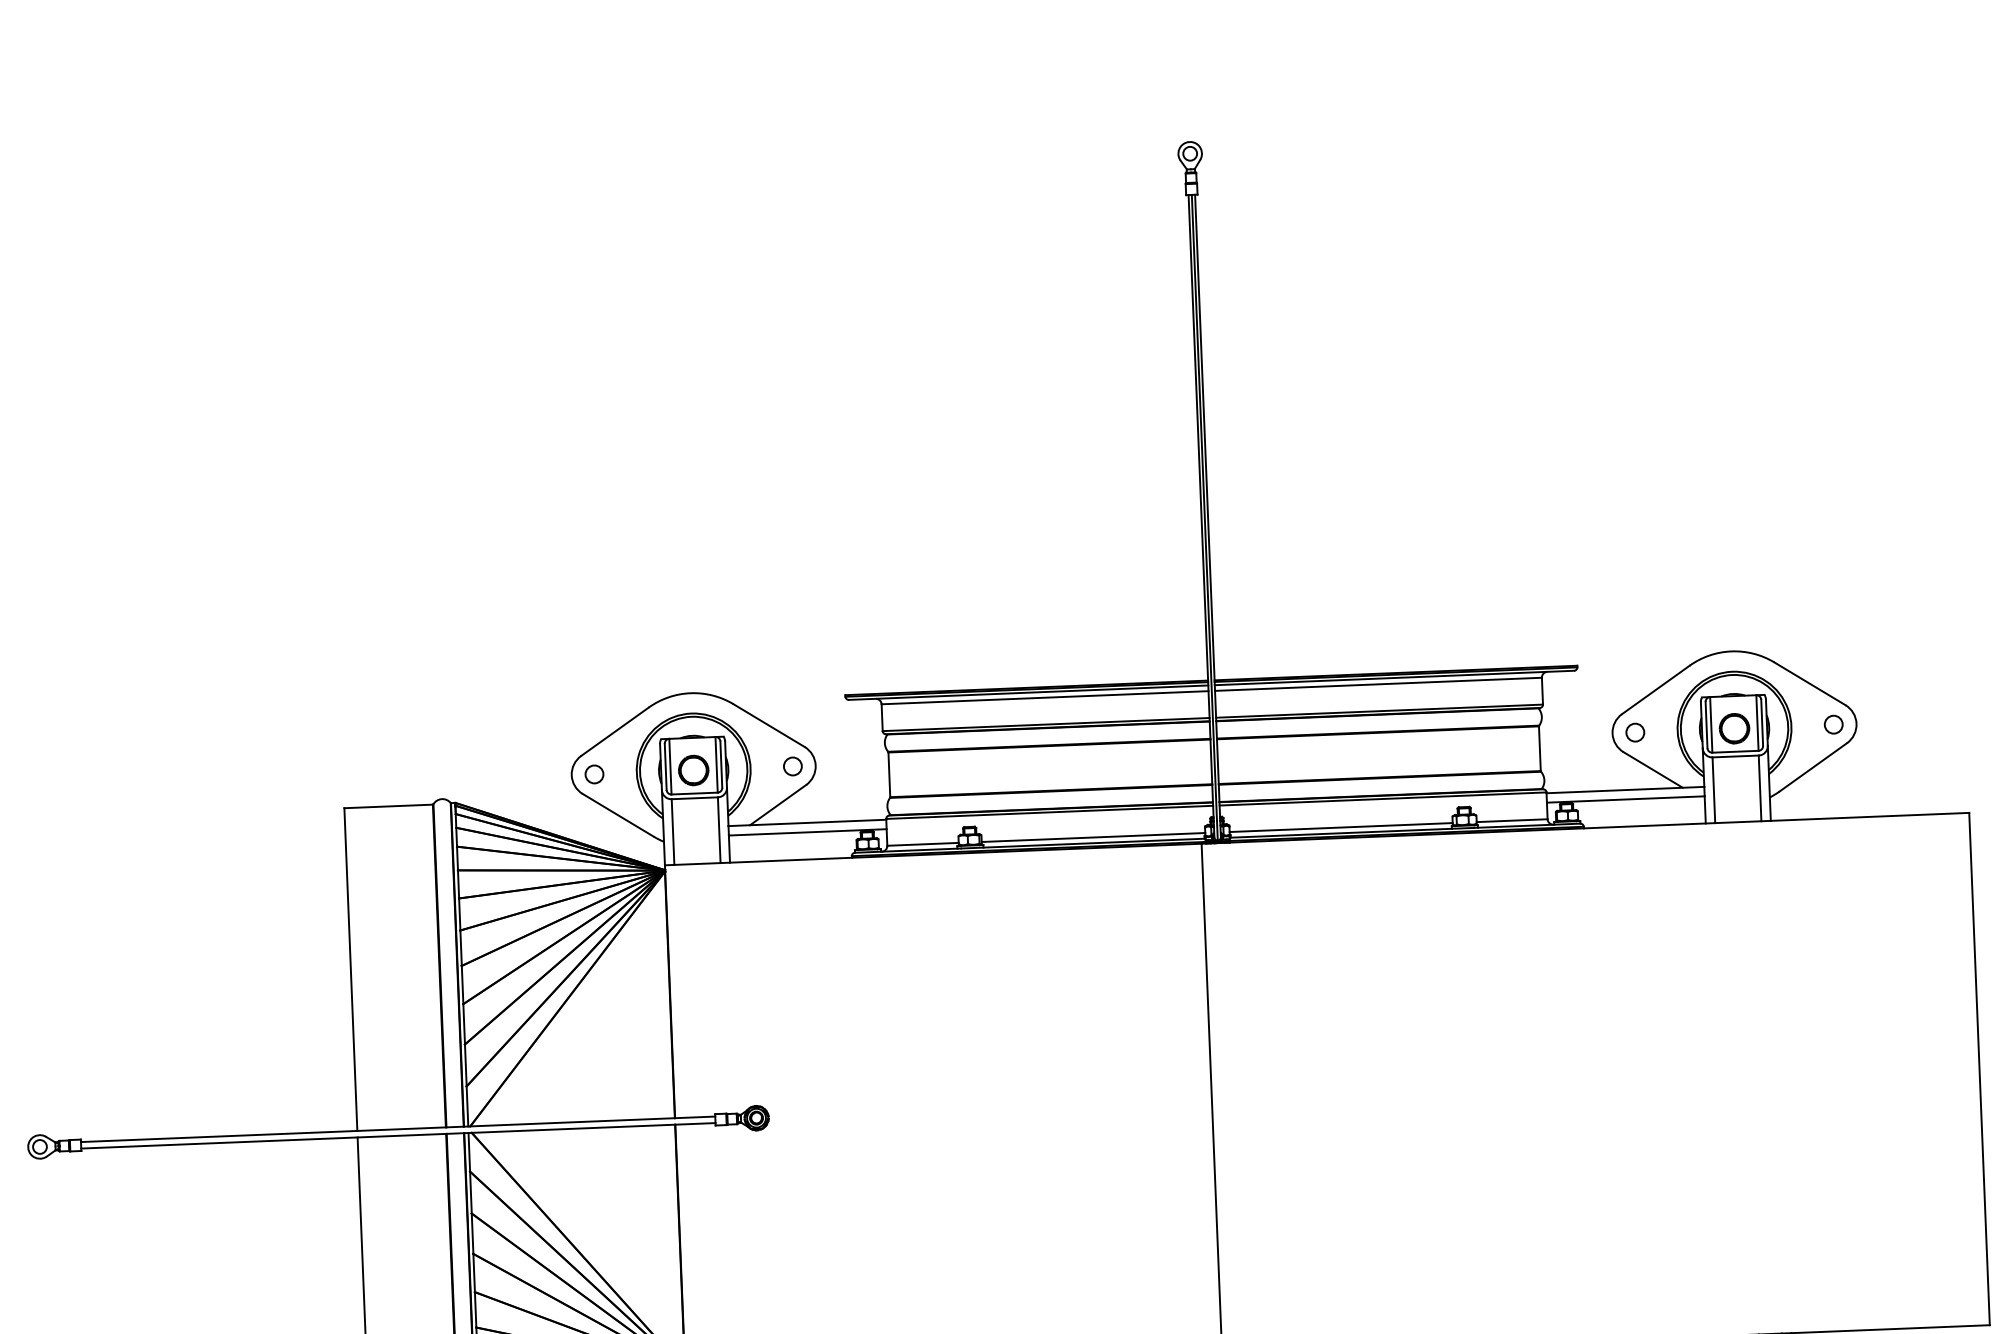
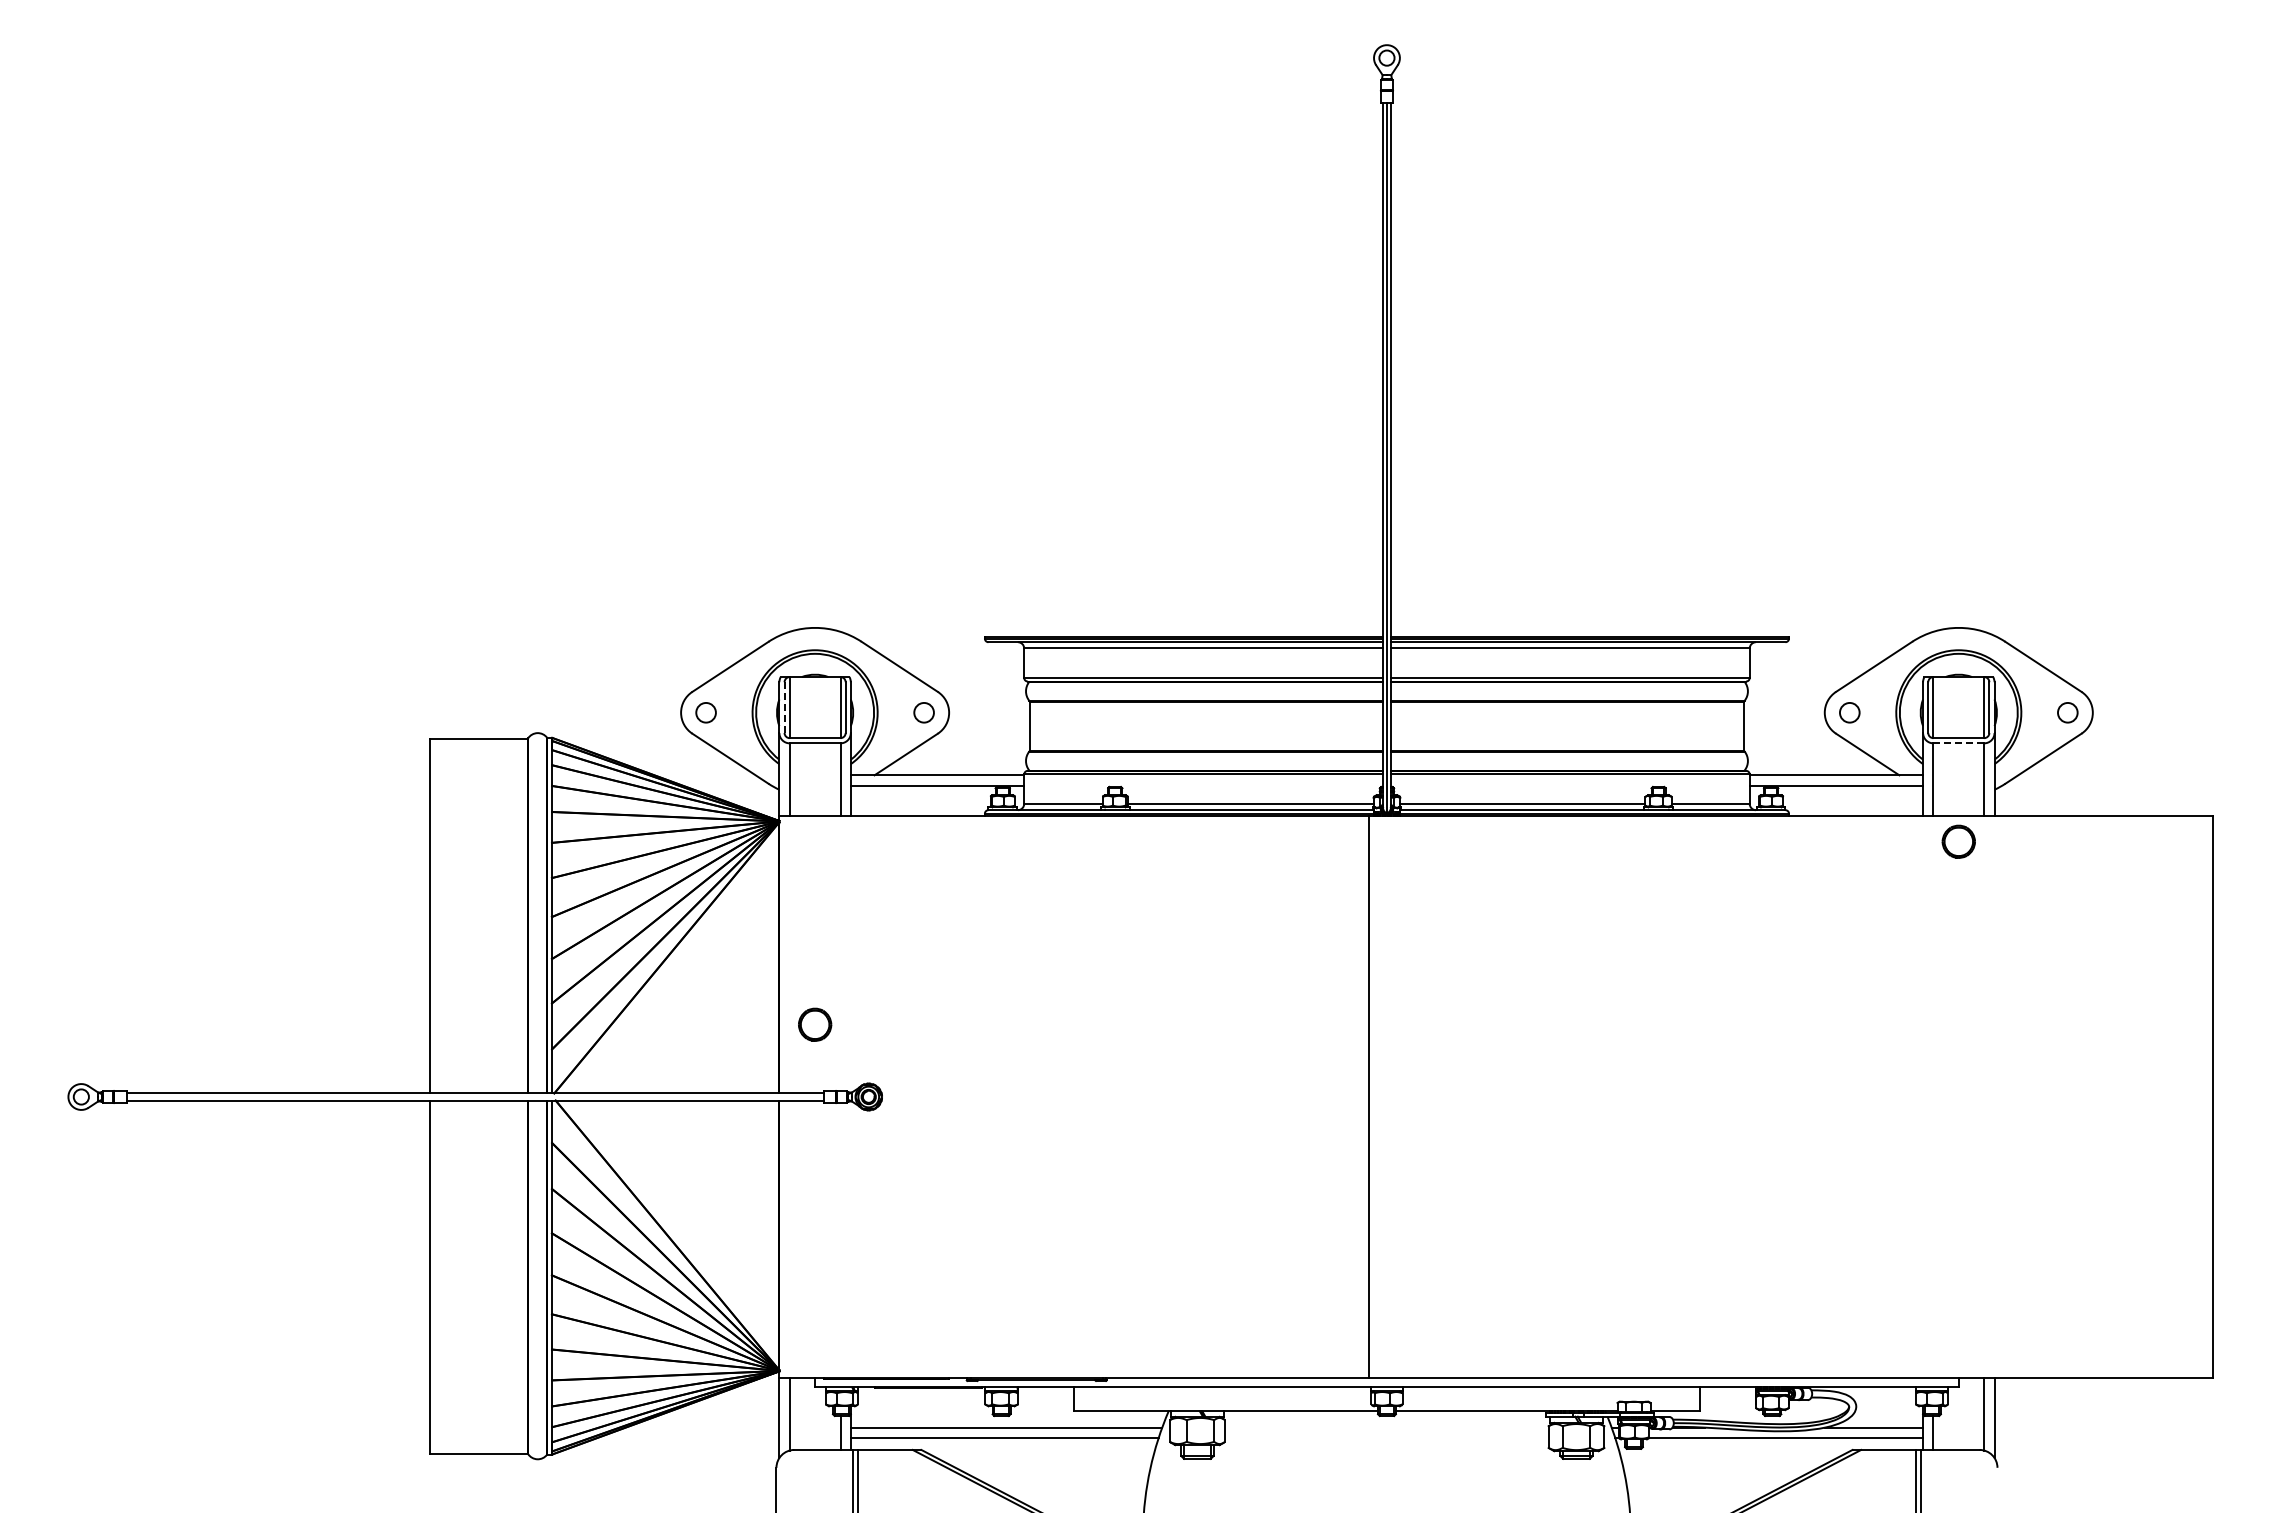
part: (1734, 728) -> (1958, 841), moved
line: (1735, 756) -> (1958, 743), solid -> dashed
line: (665, 767) -> (784, 708), solid -> dashed
part: (694, 770) -> (815, 1024), moved

